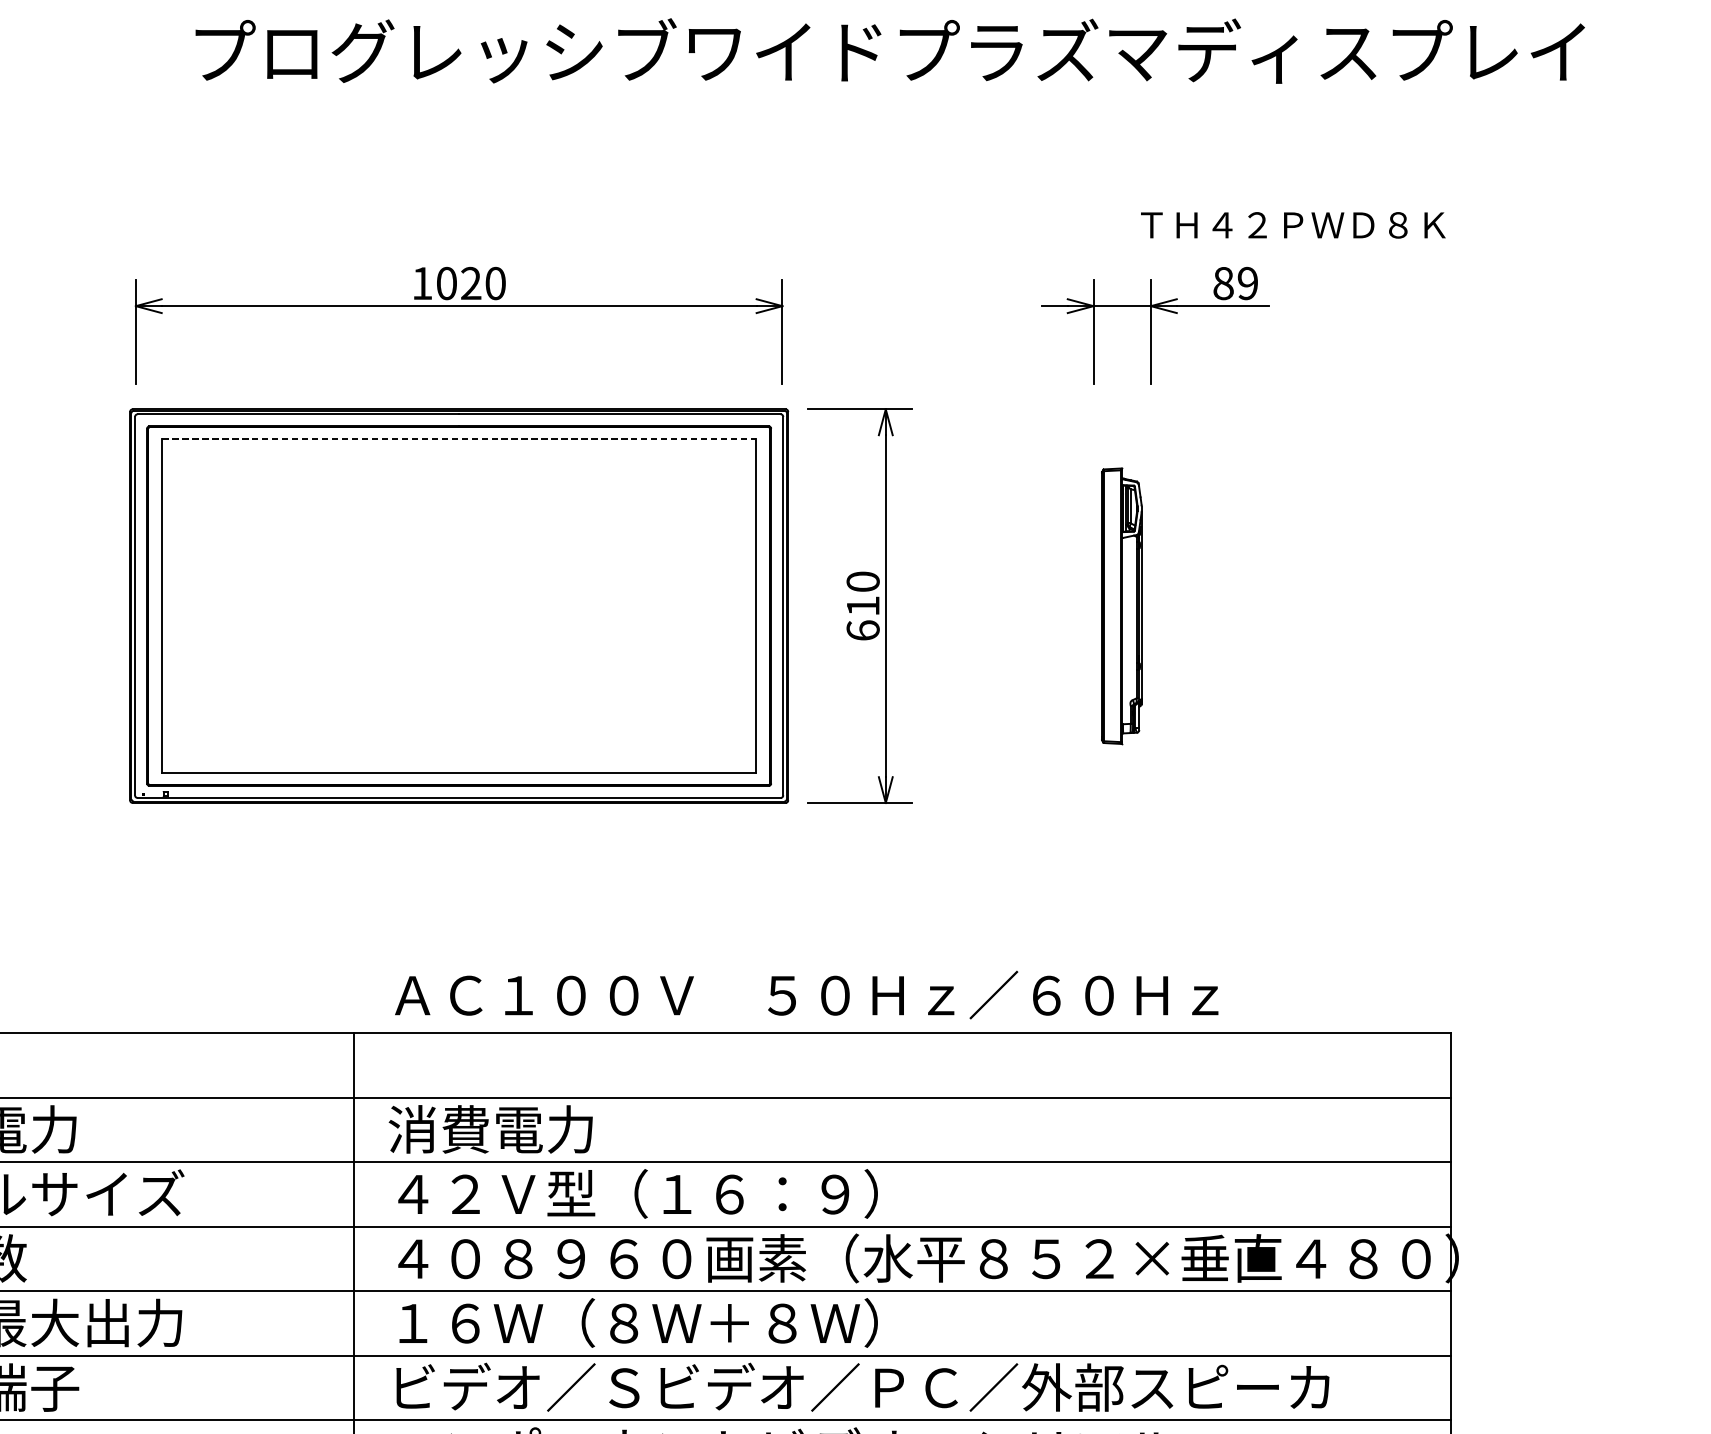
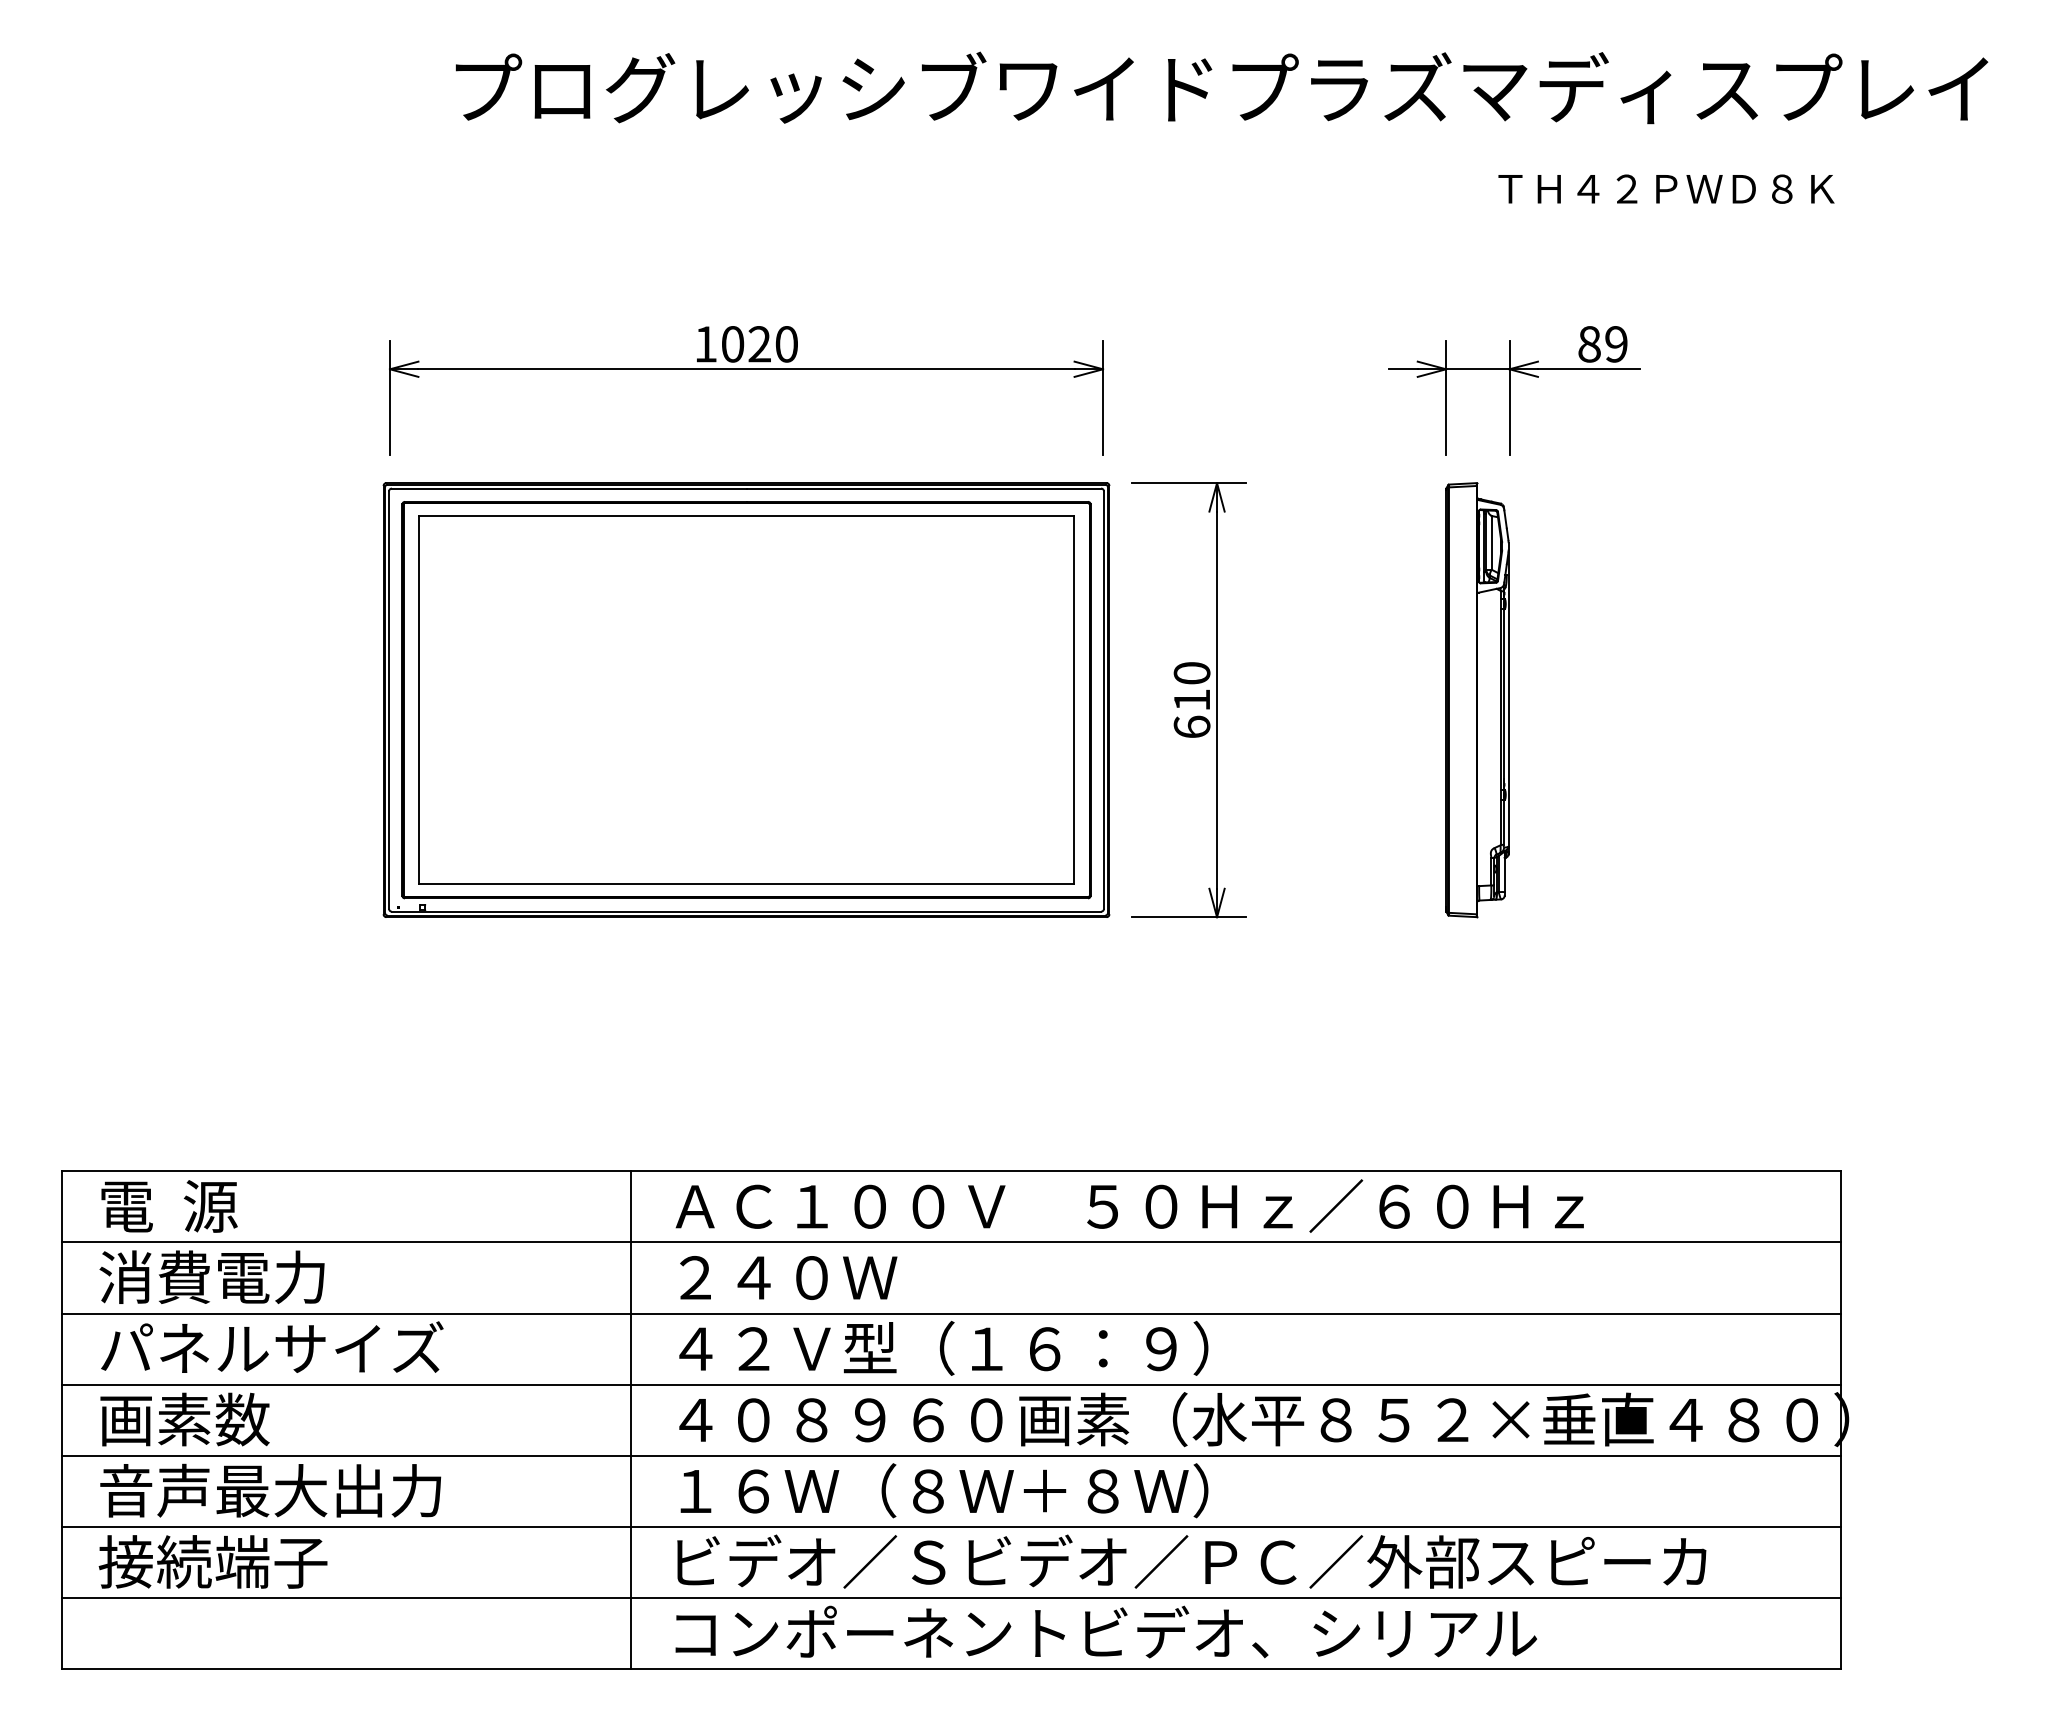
text: (1293, 224) -> (1666, 188), moved
line: (460, 438) -> (747, 515), dashed -> solid
part: (1121, 606) -> (1477, 700), size x1.43
text: (806, 994) -> (1129, 1205), moved
text: (491, 1129) -> (782, 1277), 消費電力 -> ２４０Ｗ

